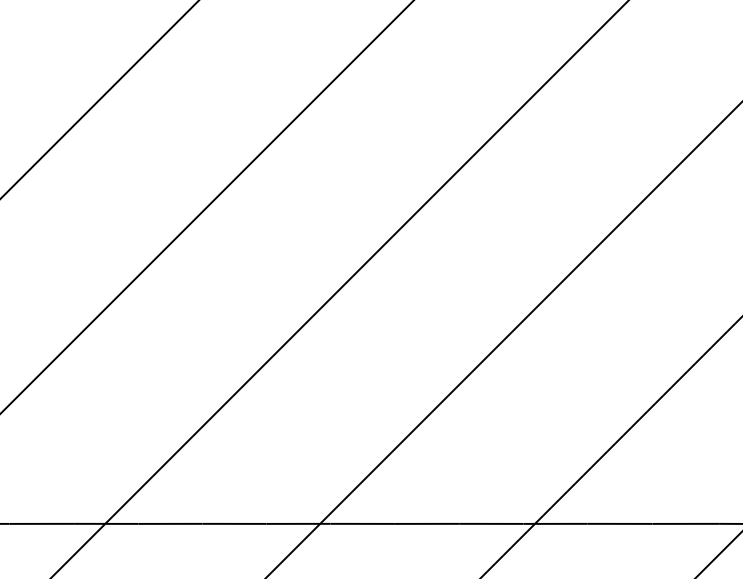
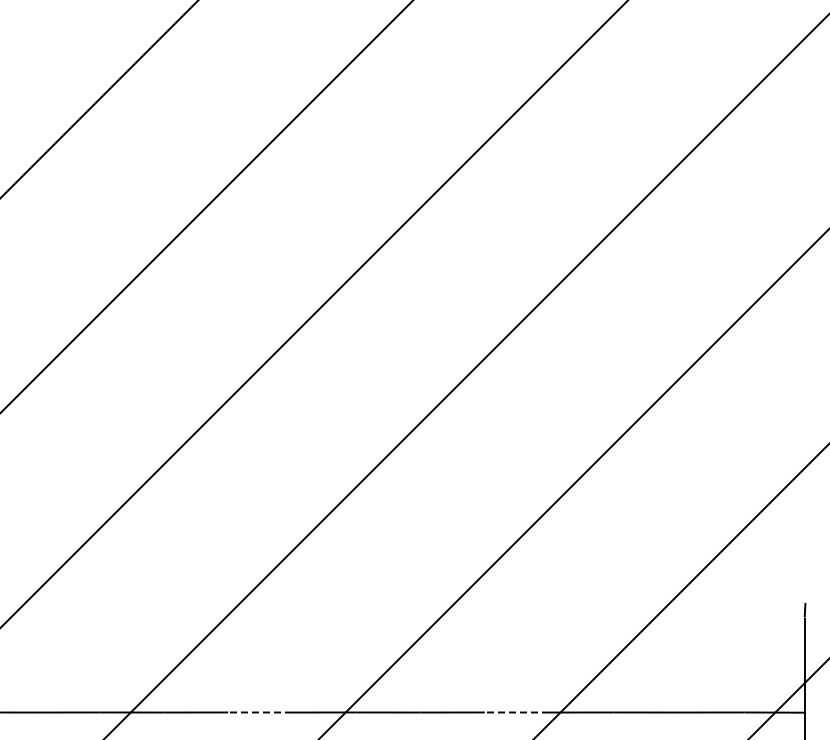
line: (234, 523) -> (260, 712), solid -> dashed
line: (490, 523) -> (516, 712), solid -> dashed

